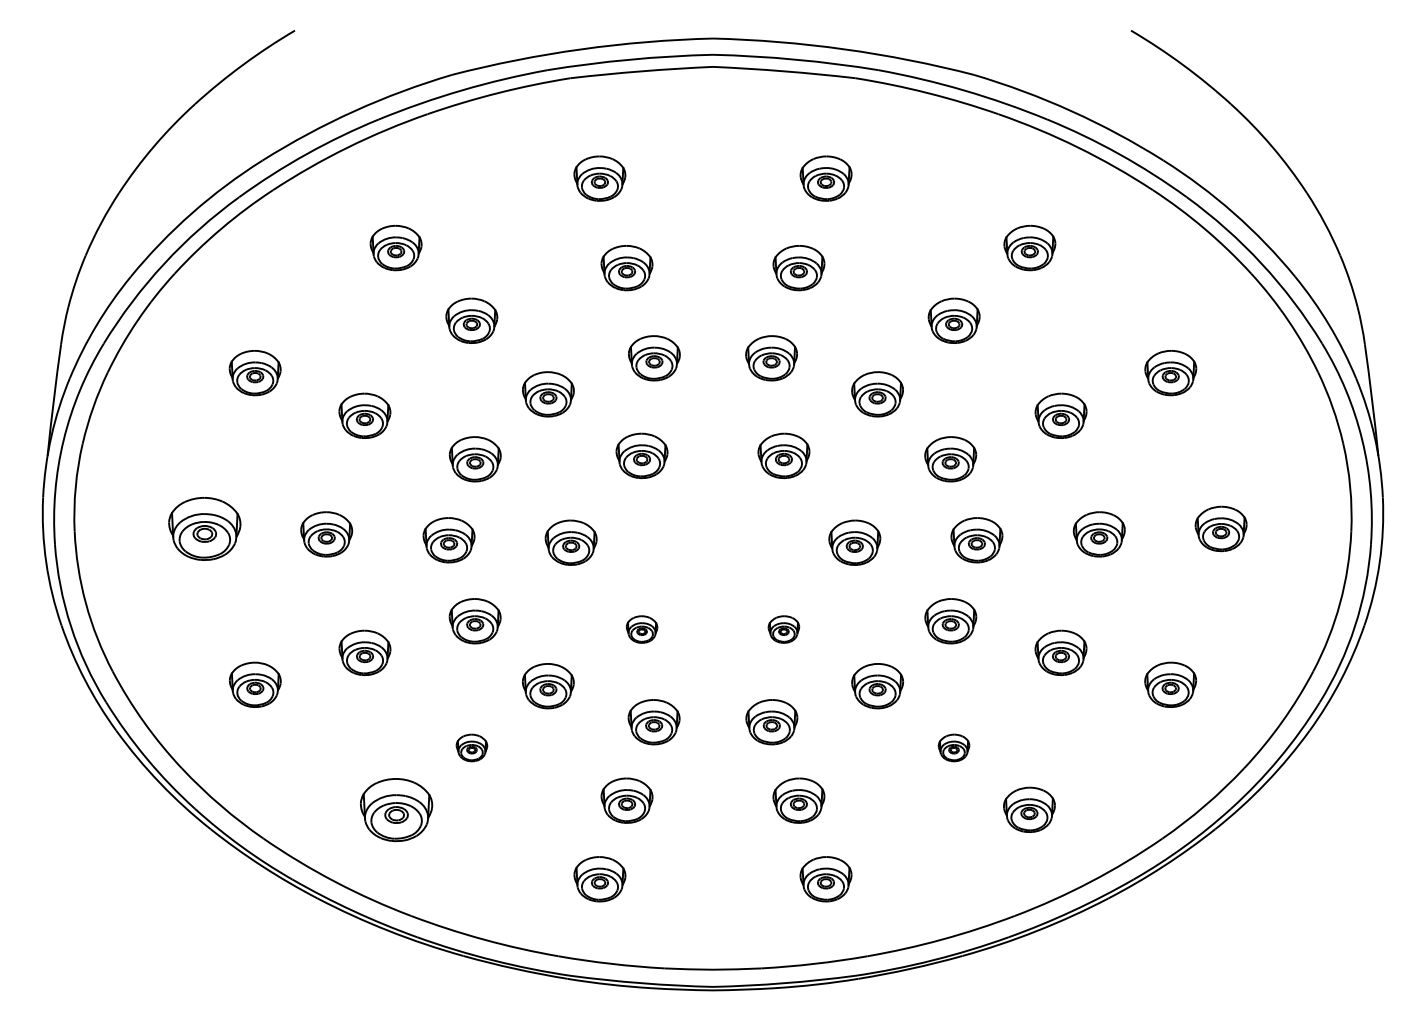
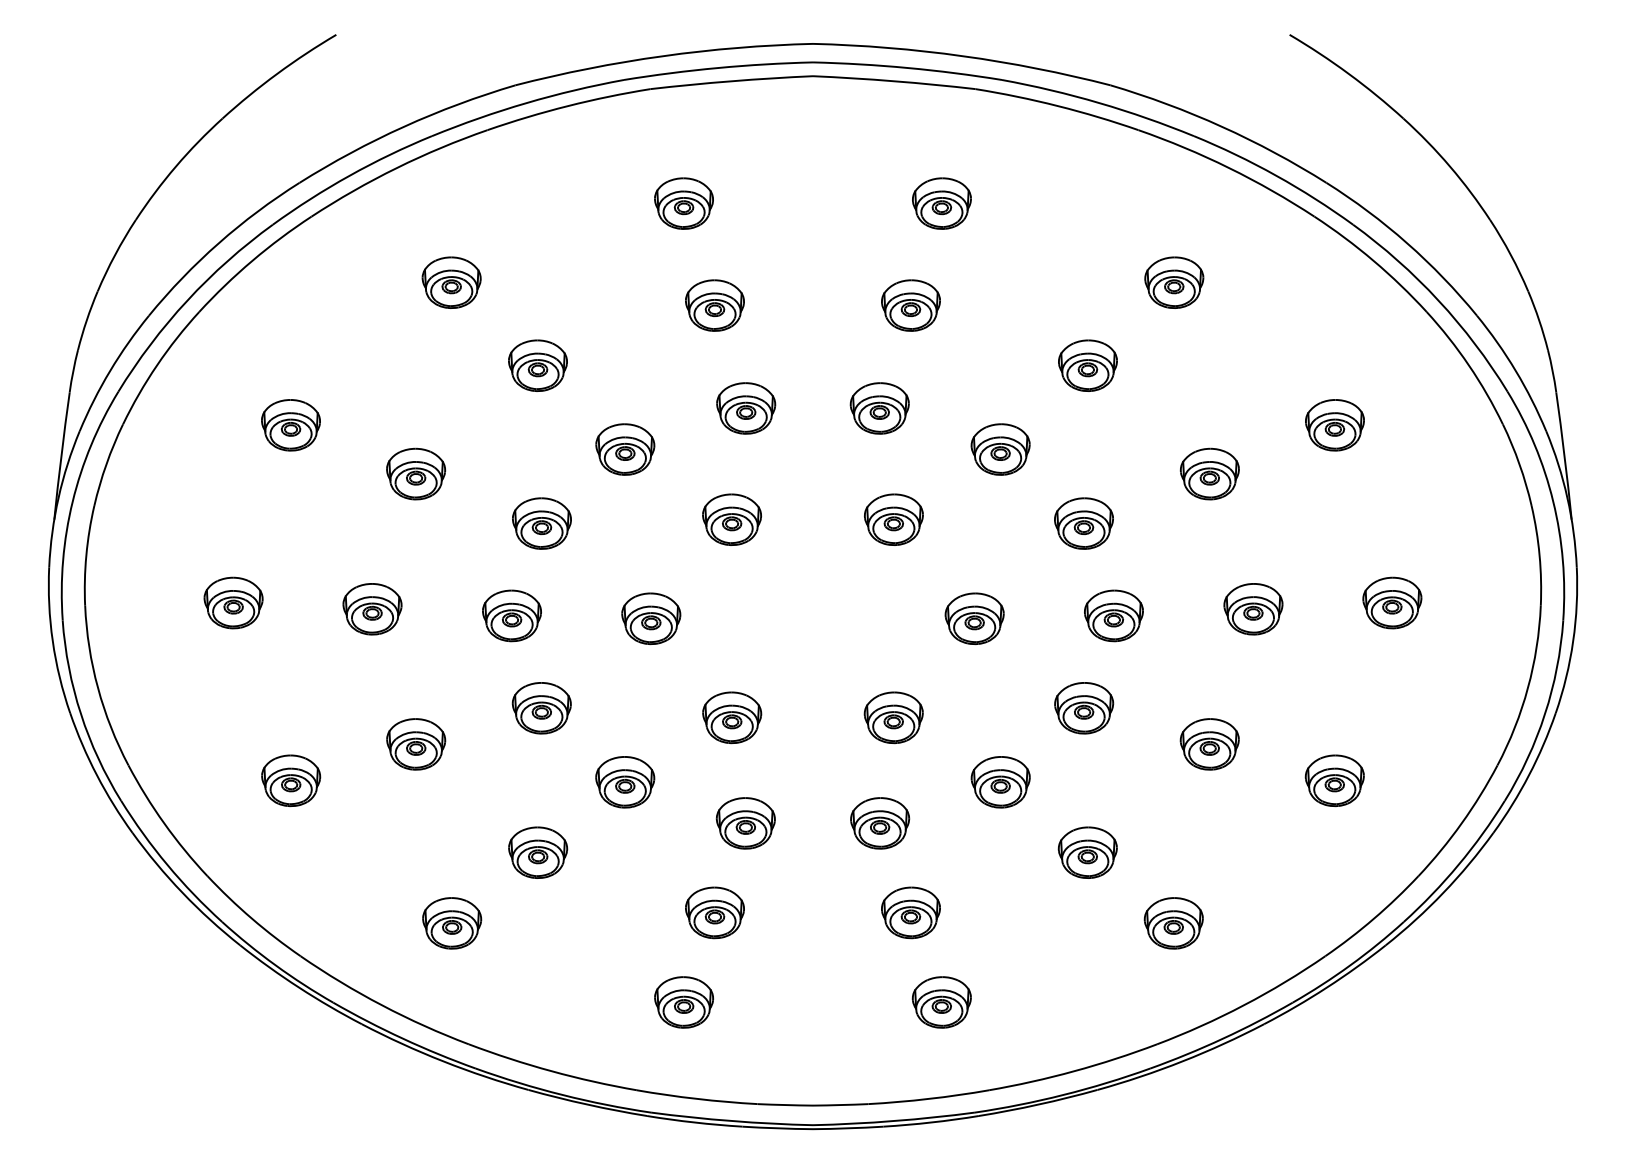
part: (204, 528) -> (233, 602), size x0.71
part: (641, 629) -> (731, 717), size x1.67
part: (783, 629) -> (893, 717), size x1.67
part: (471, 747) -> (537, 852), size x1.67
part: (953, 747) -> (1087, 852), size x1.67
part: (396, 809) -> (452, 922), size x0.71

